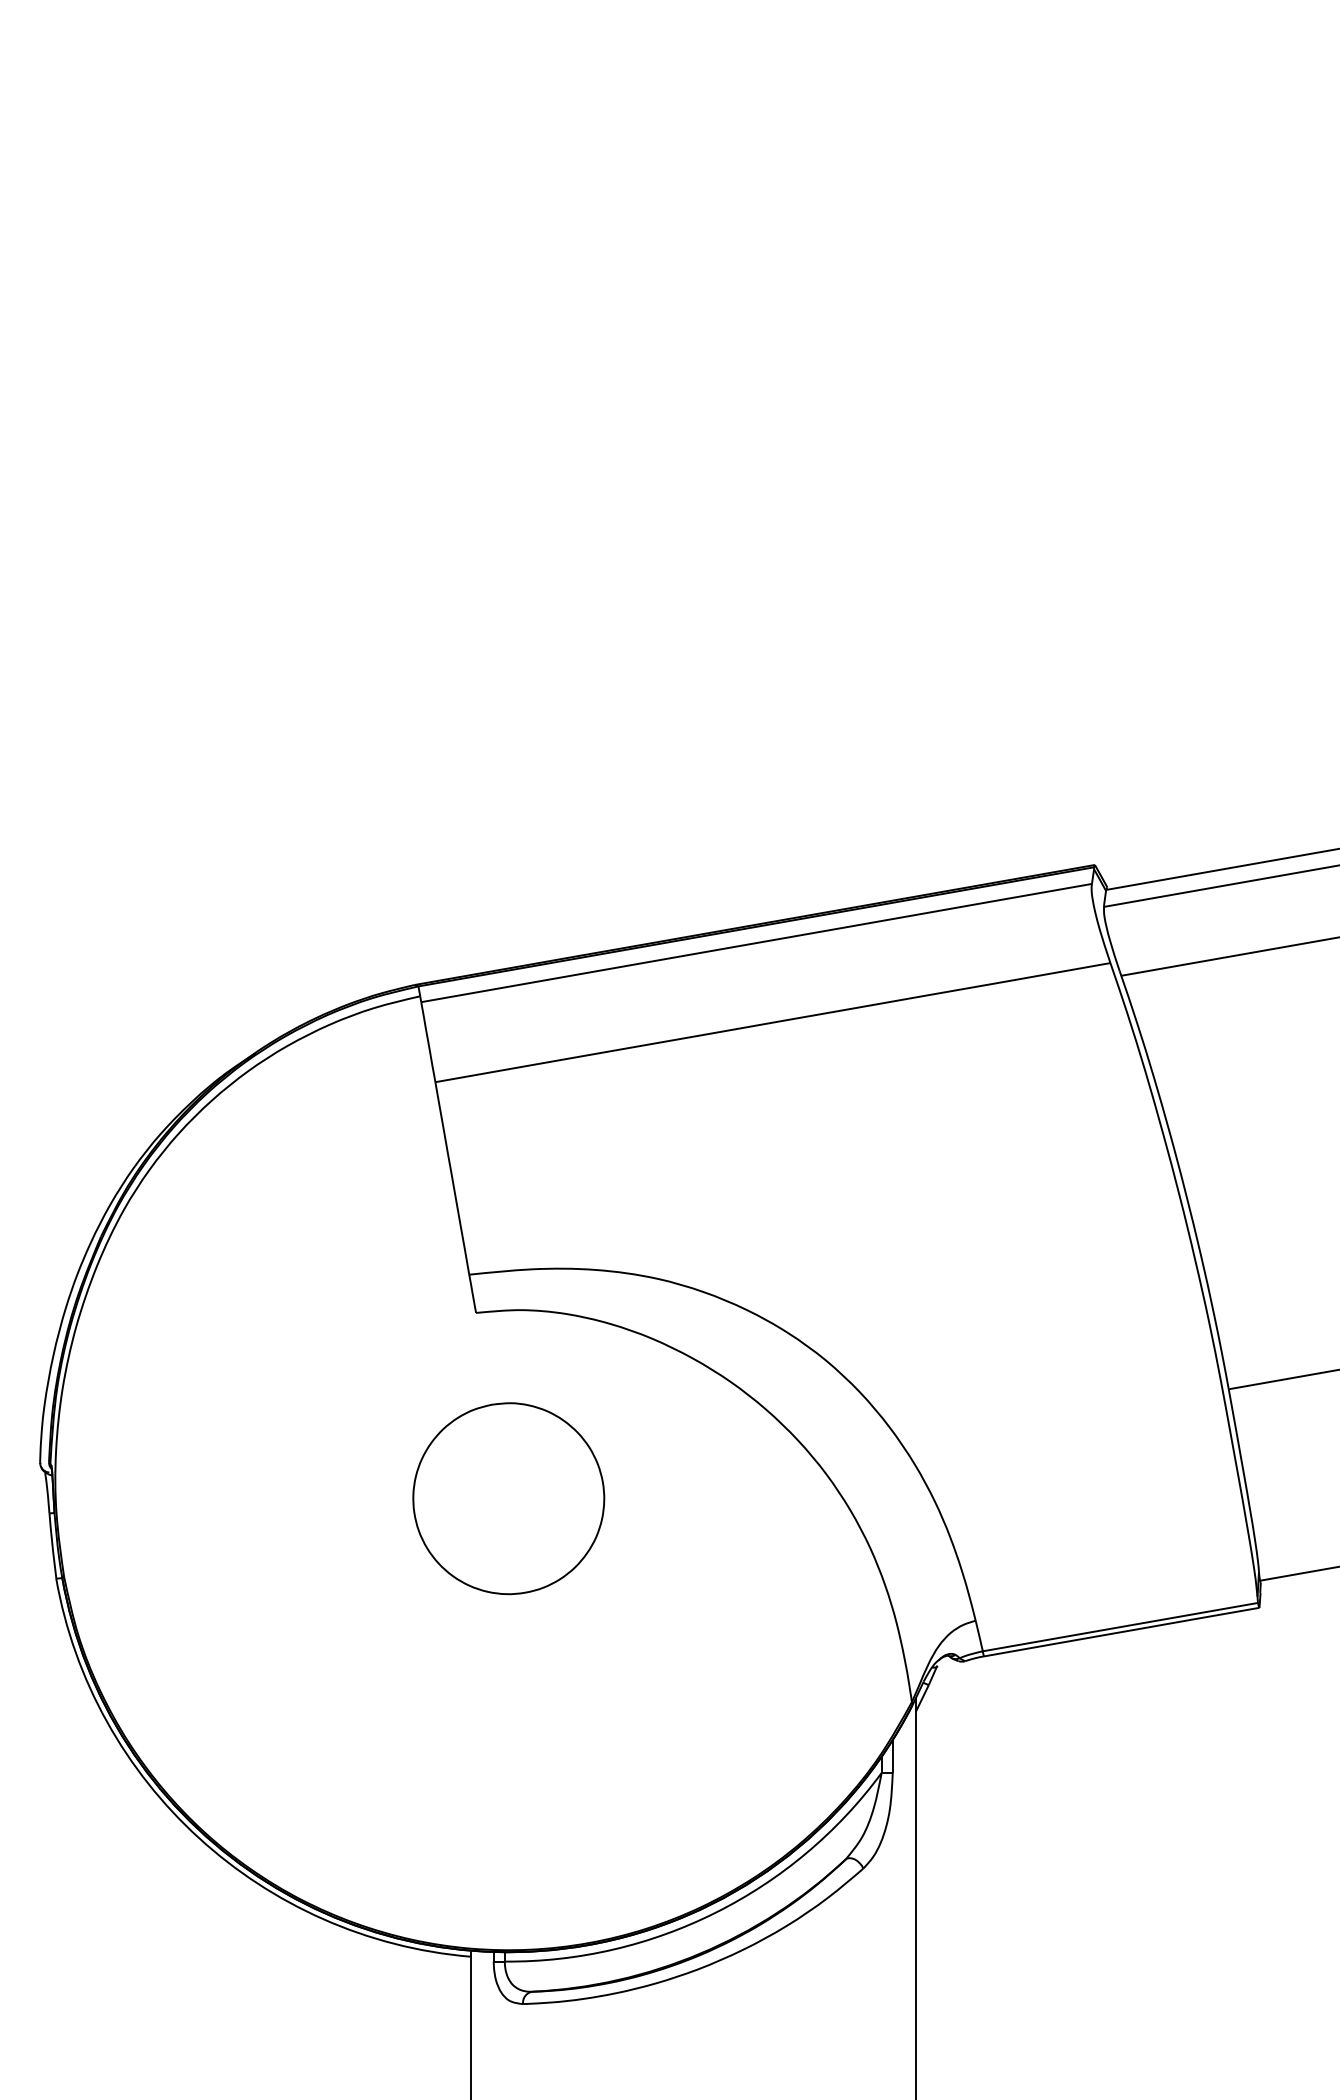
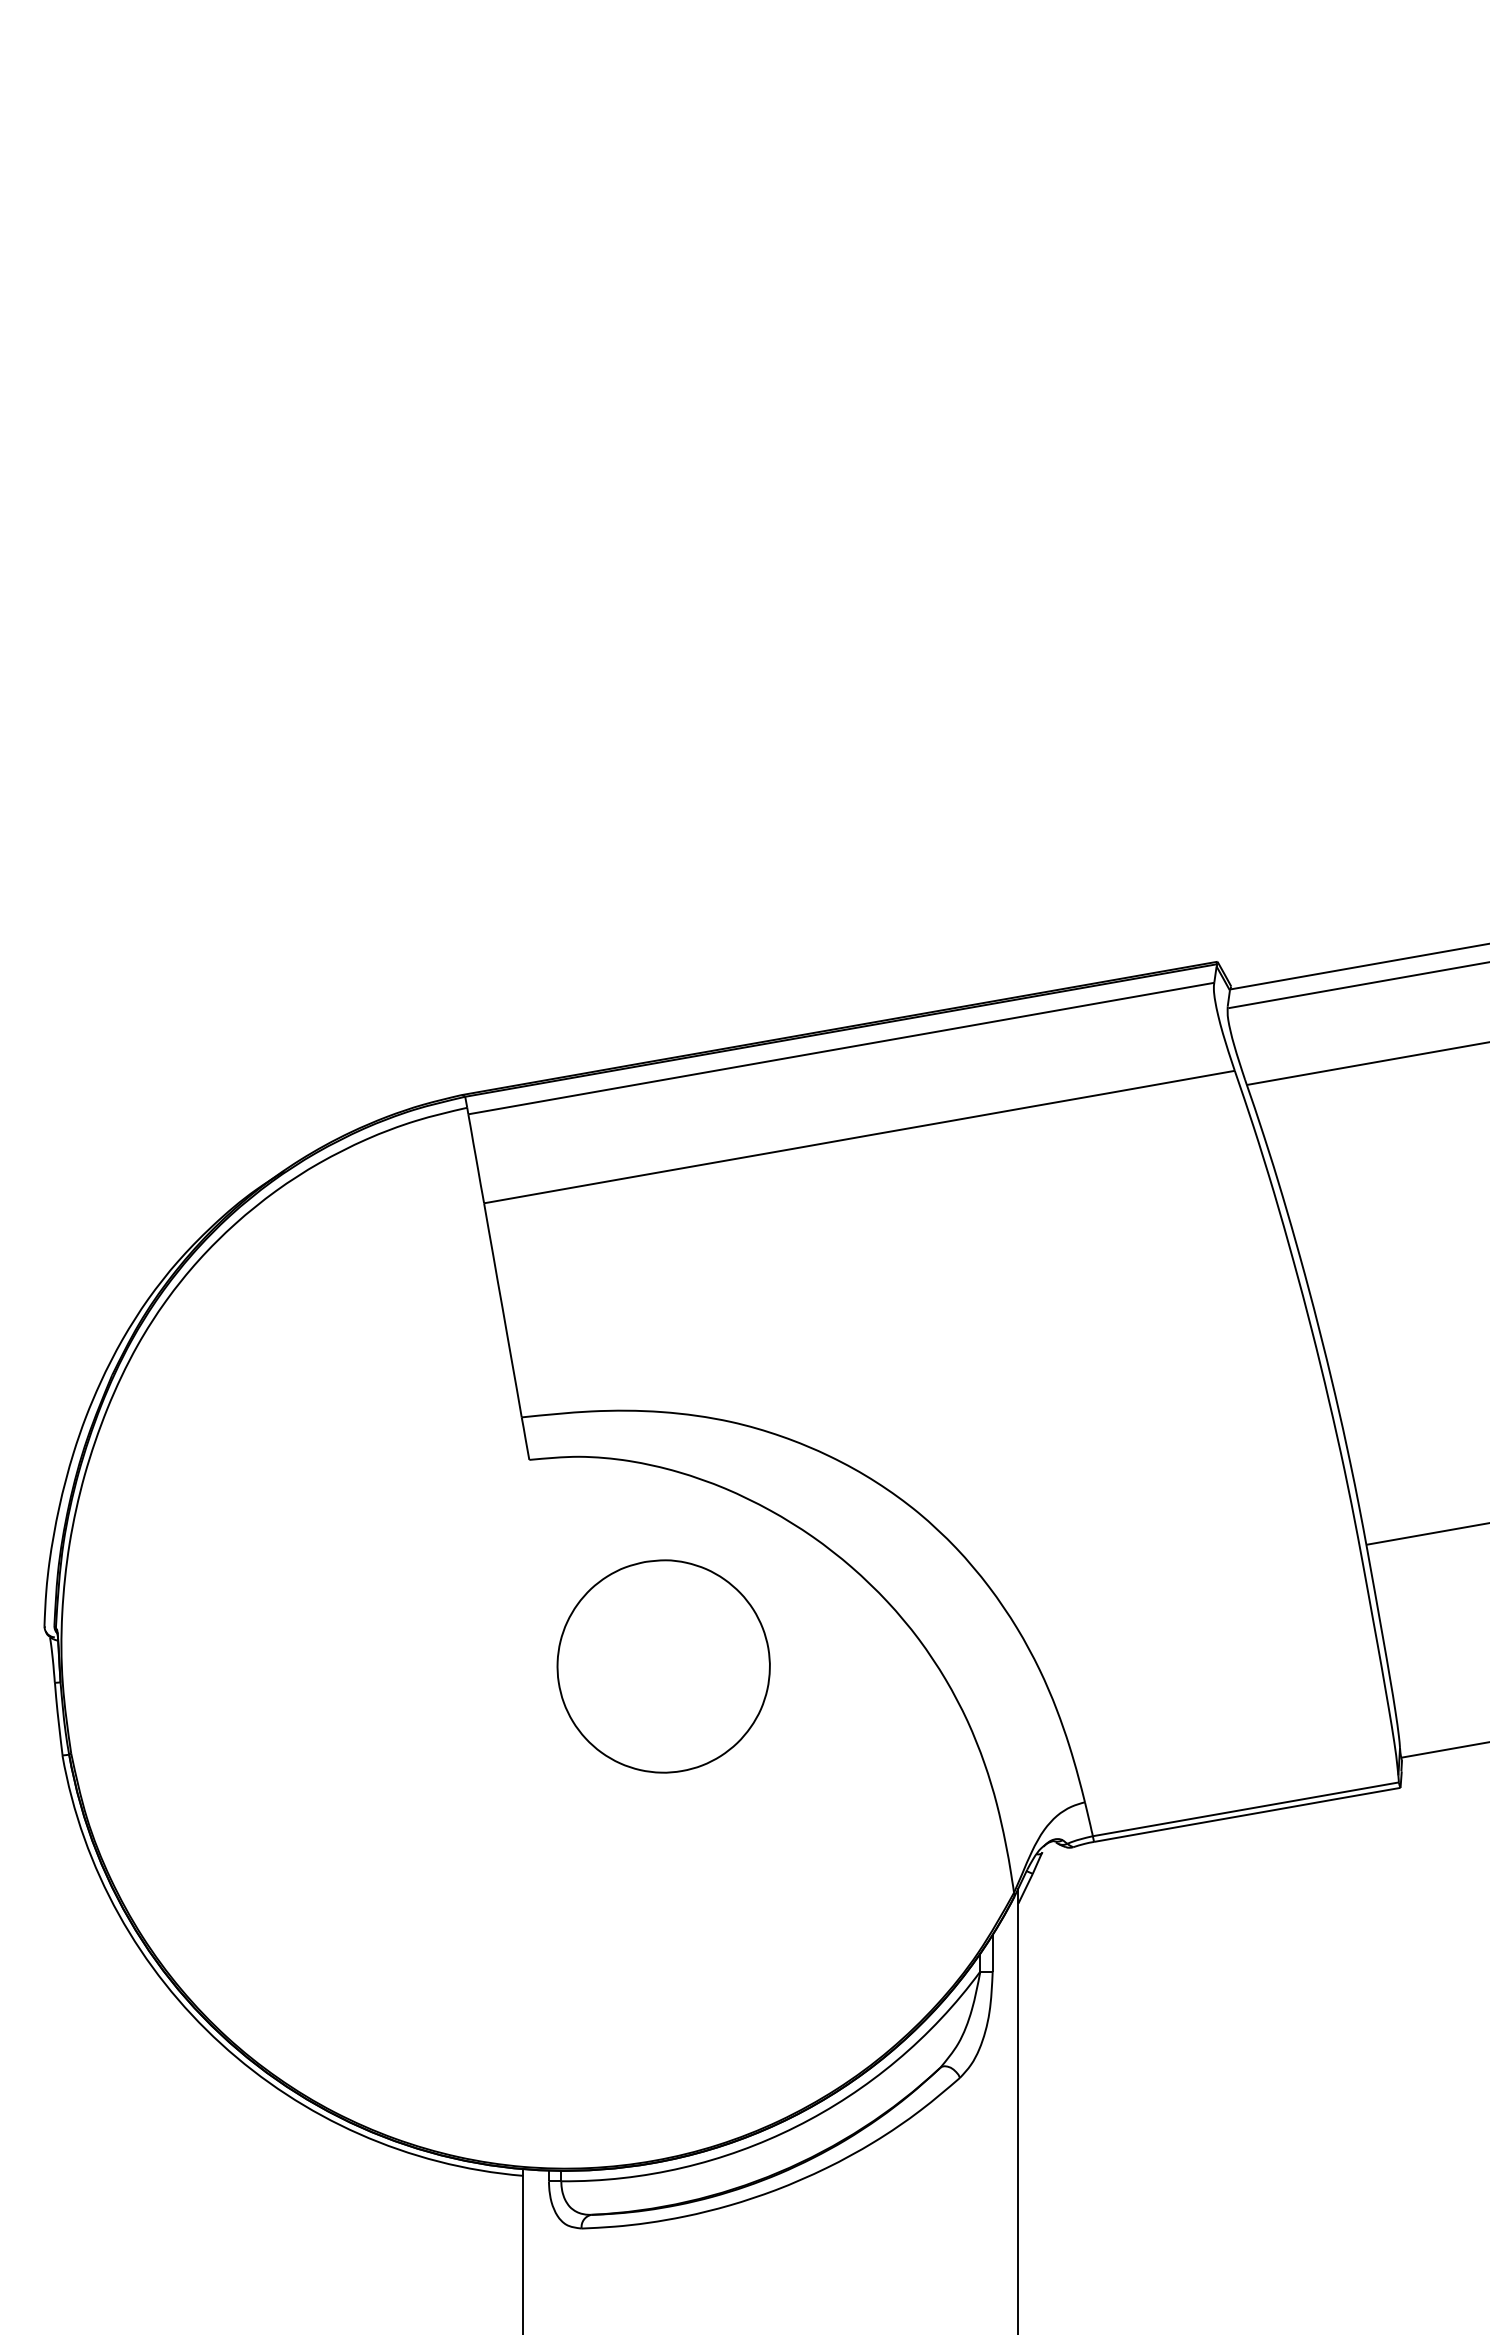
part: (508, 1498) -> (663, 1666), moved

